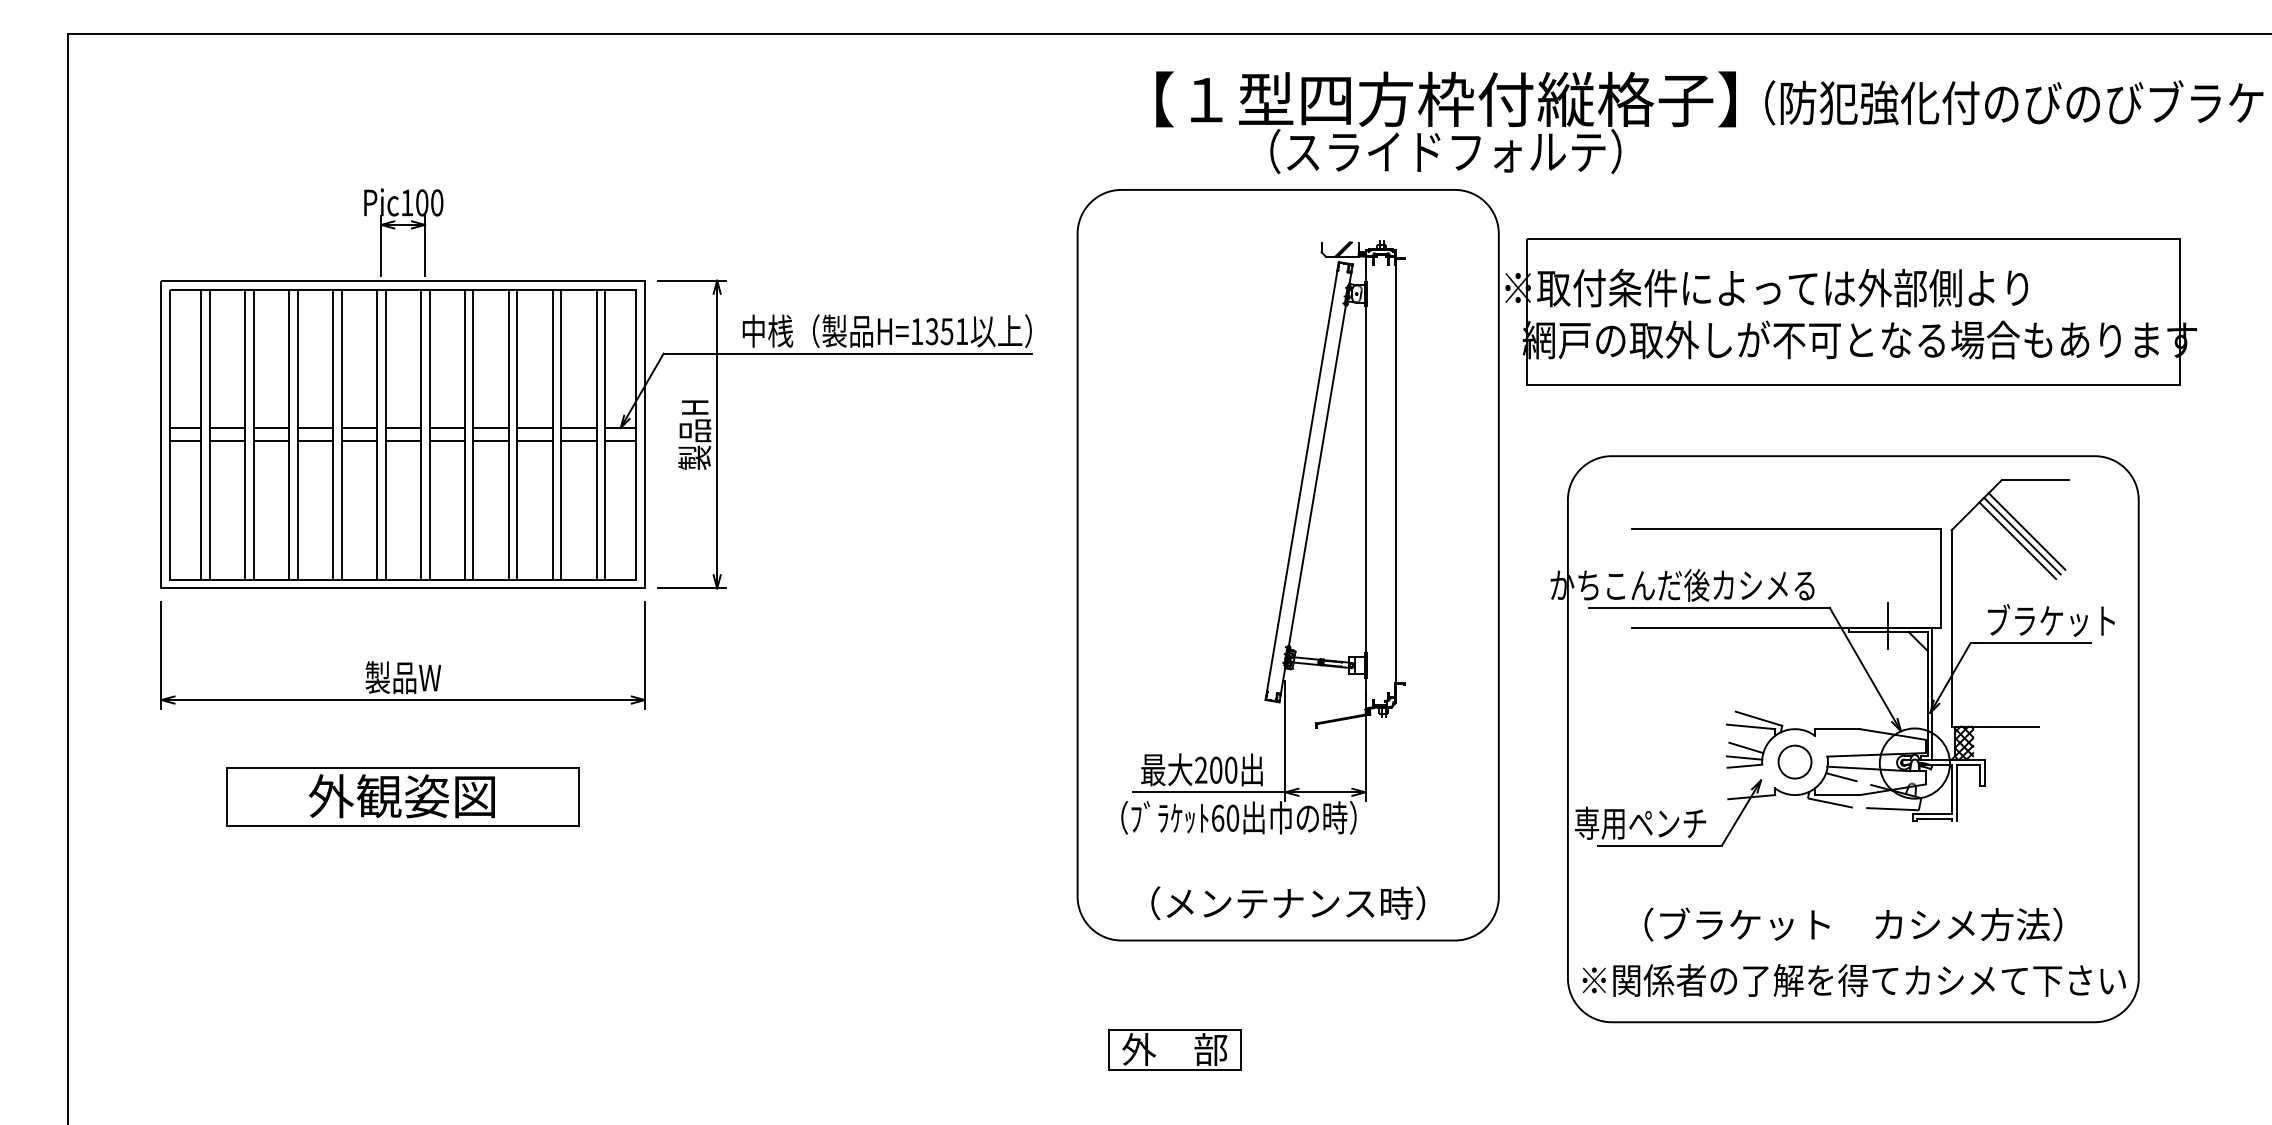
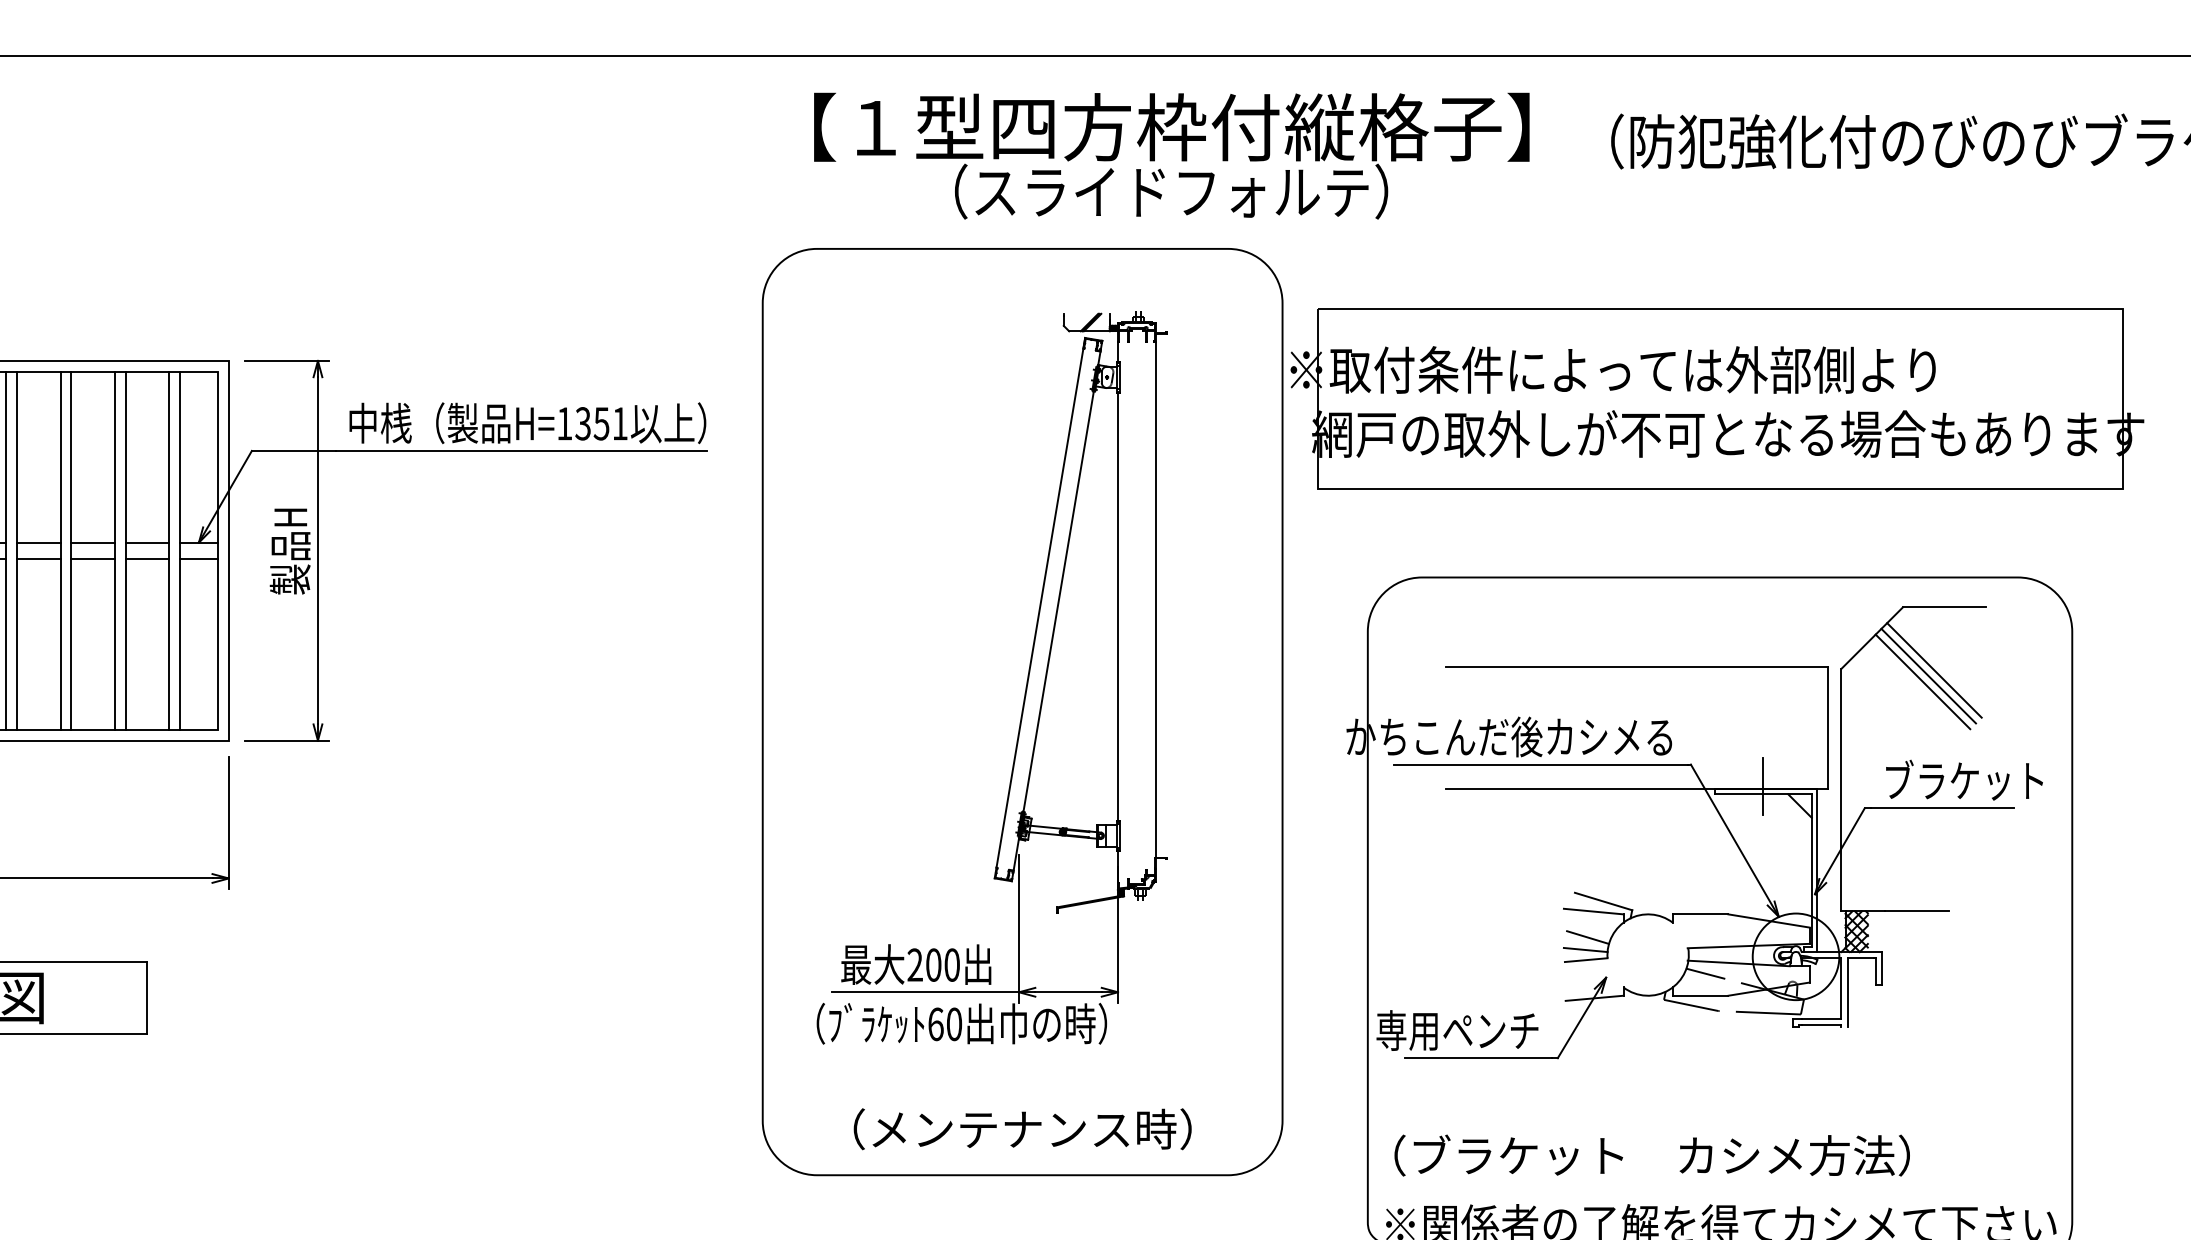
text: (1445, 122) -> (1171, 155), moved
circle: (1794, 761) -> (1647, 954), removed
text: (1853, 924) -> (1652, 1155), moved

